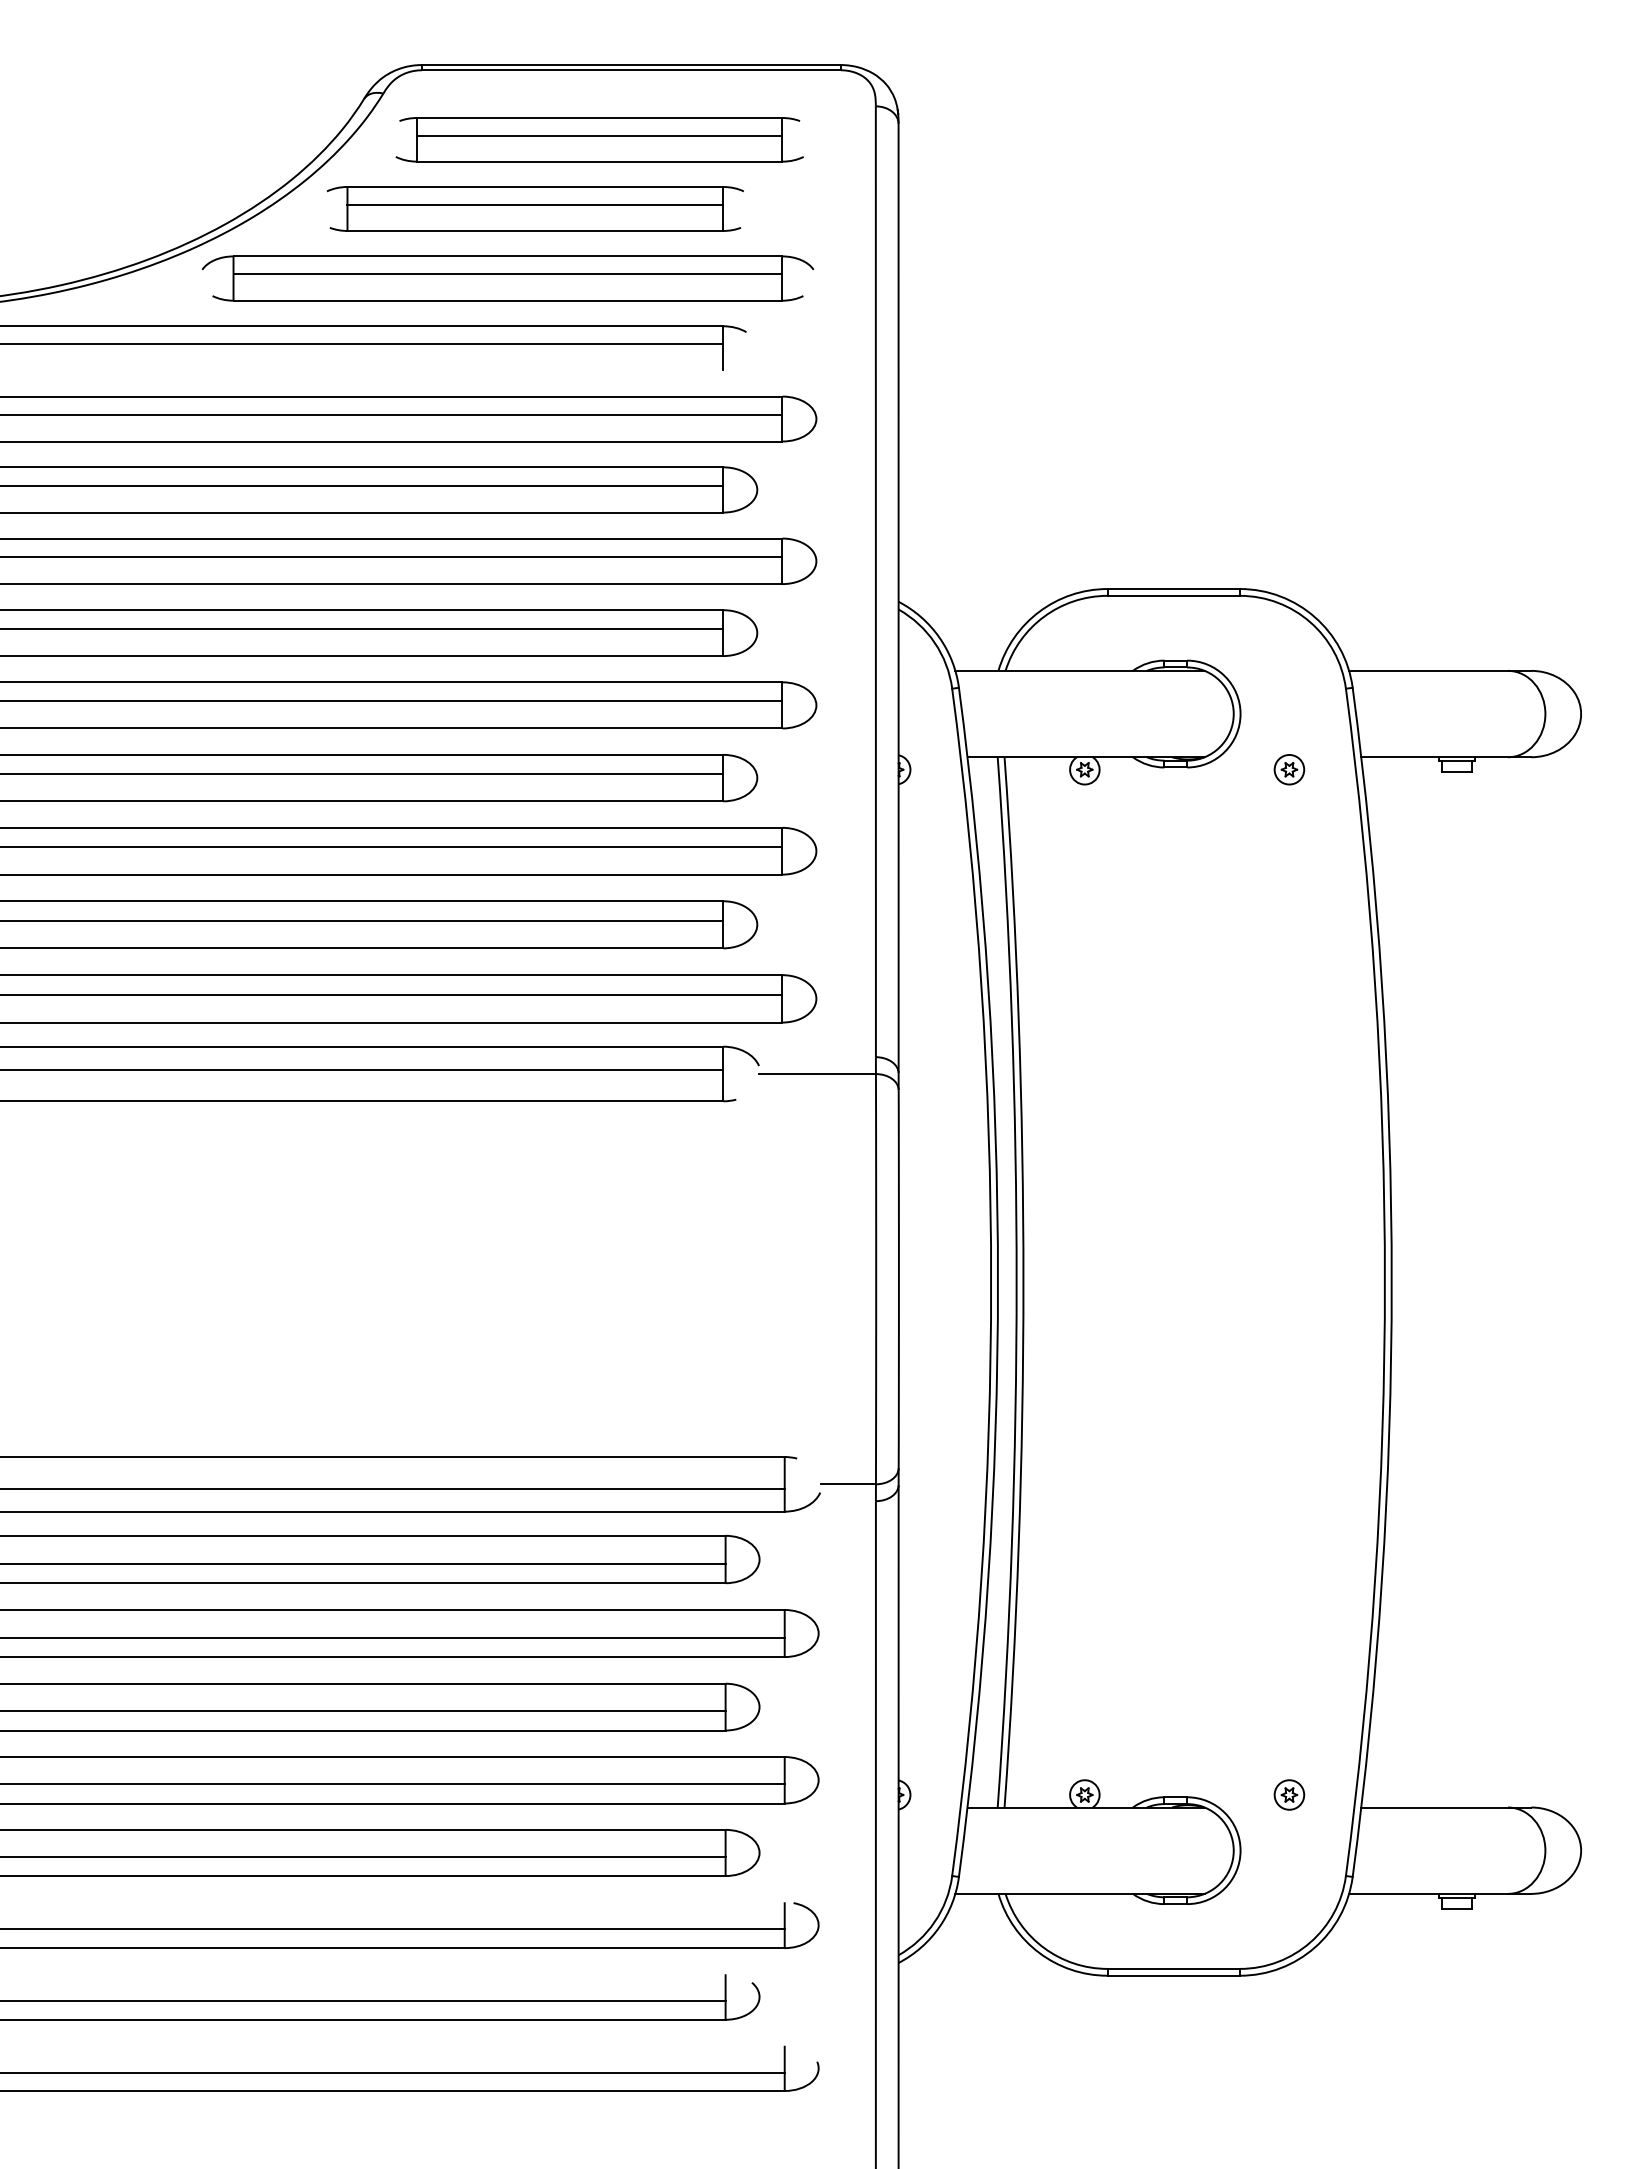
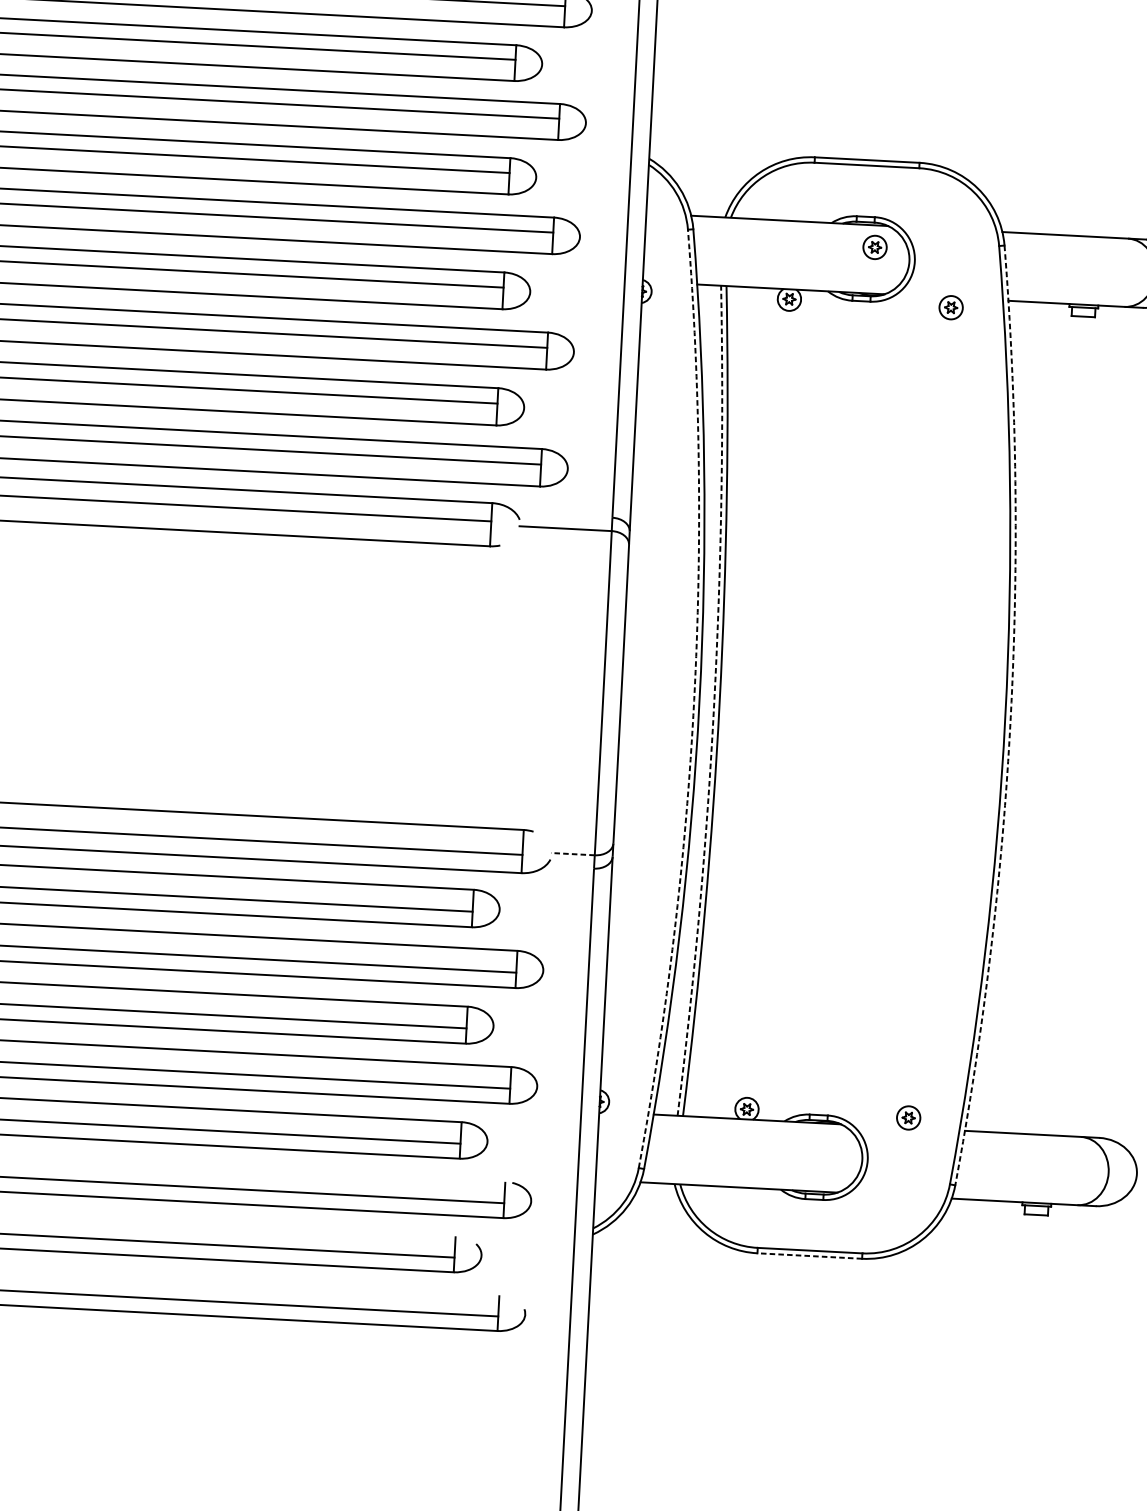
part: (1189, 698) -> (875, 247), added
arc: (991, 1282) -> (694, 700), solid -> dashed
arc: (1016, 1282) -> (714, 701), solid -> dashed
arc: (1391, 1282) -> (1010, 717), solid -> dashed
line: (848, 1484) -> (573, 854), solid -> dashed
line: (1173, 1975) -> (809, 1255), solid -> dashed

